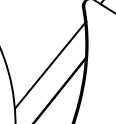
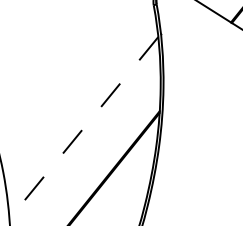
line: (49, 66) -> (82, 129), solid -> dashed

